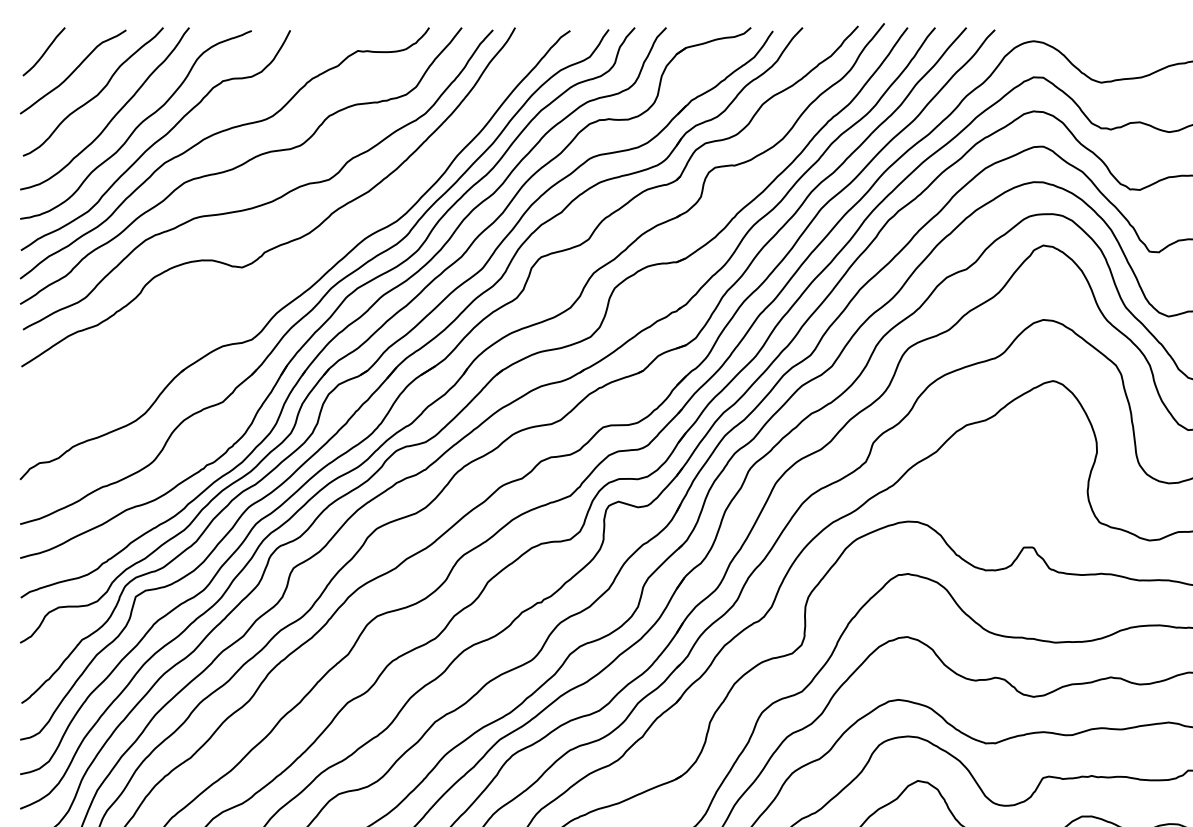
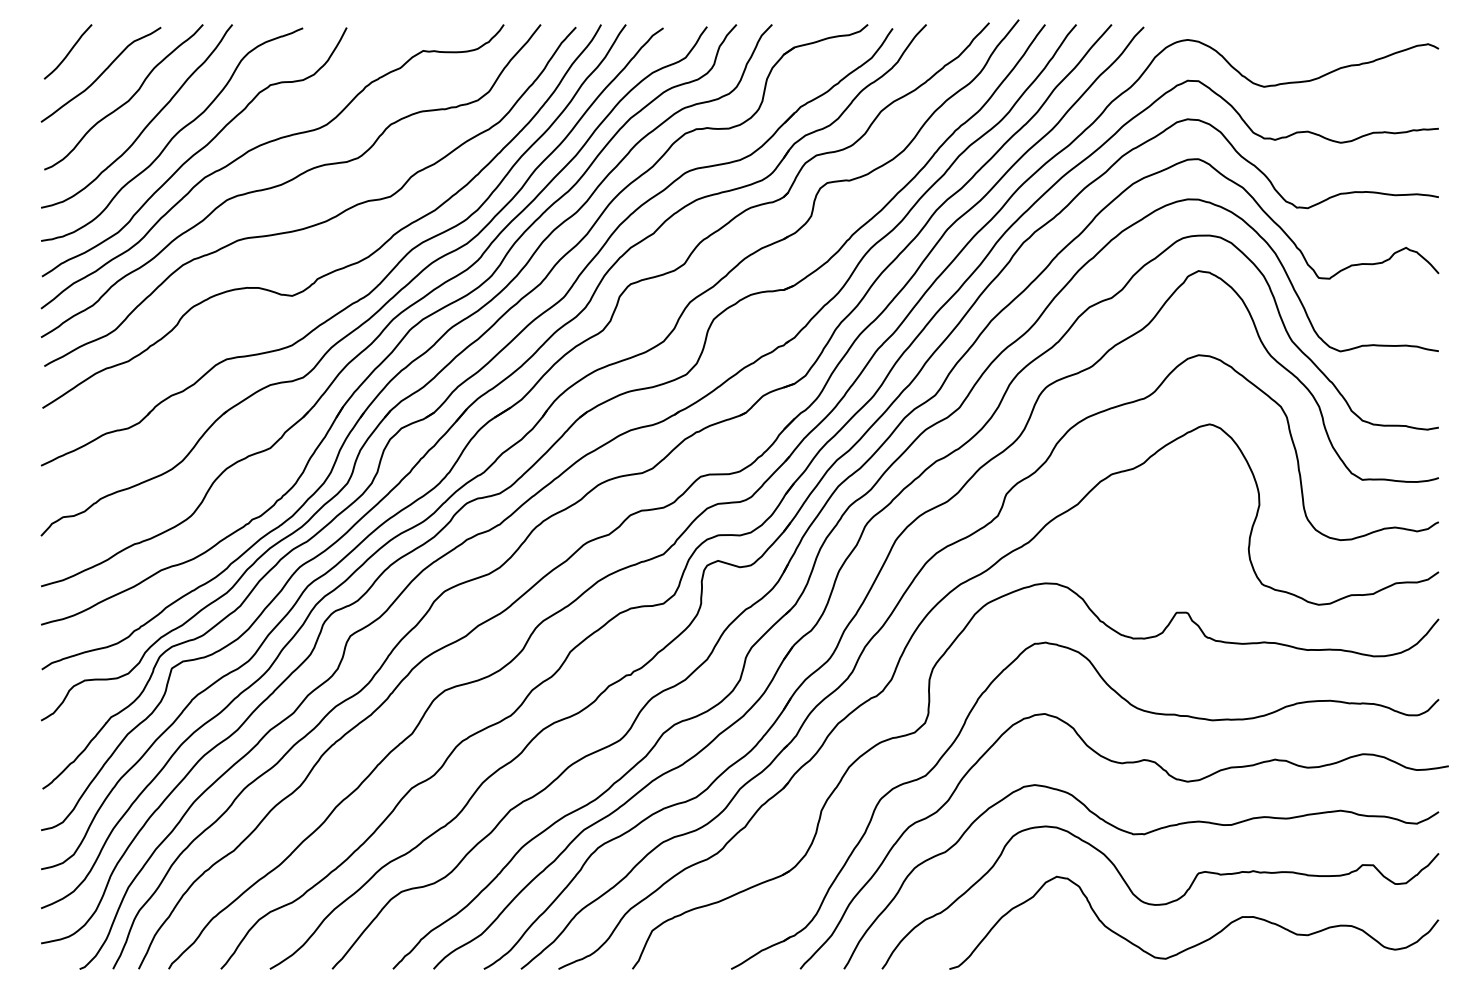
part: (315, 259) -> (375, 286), added

